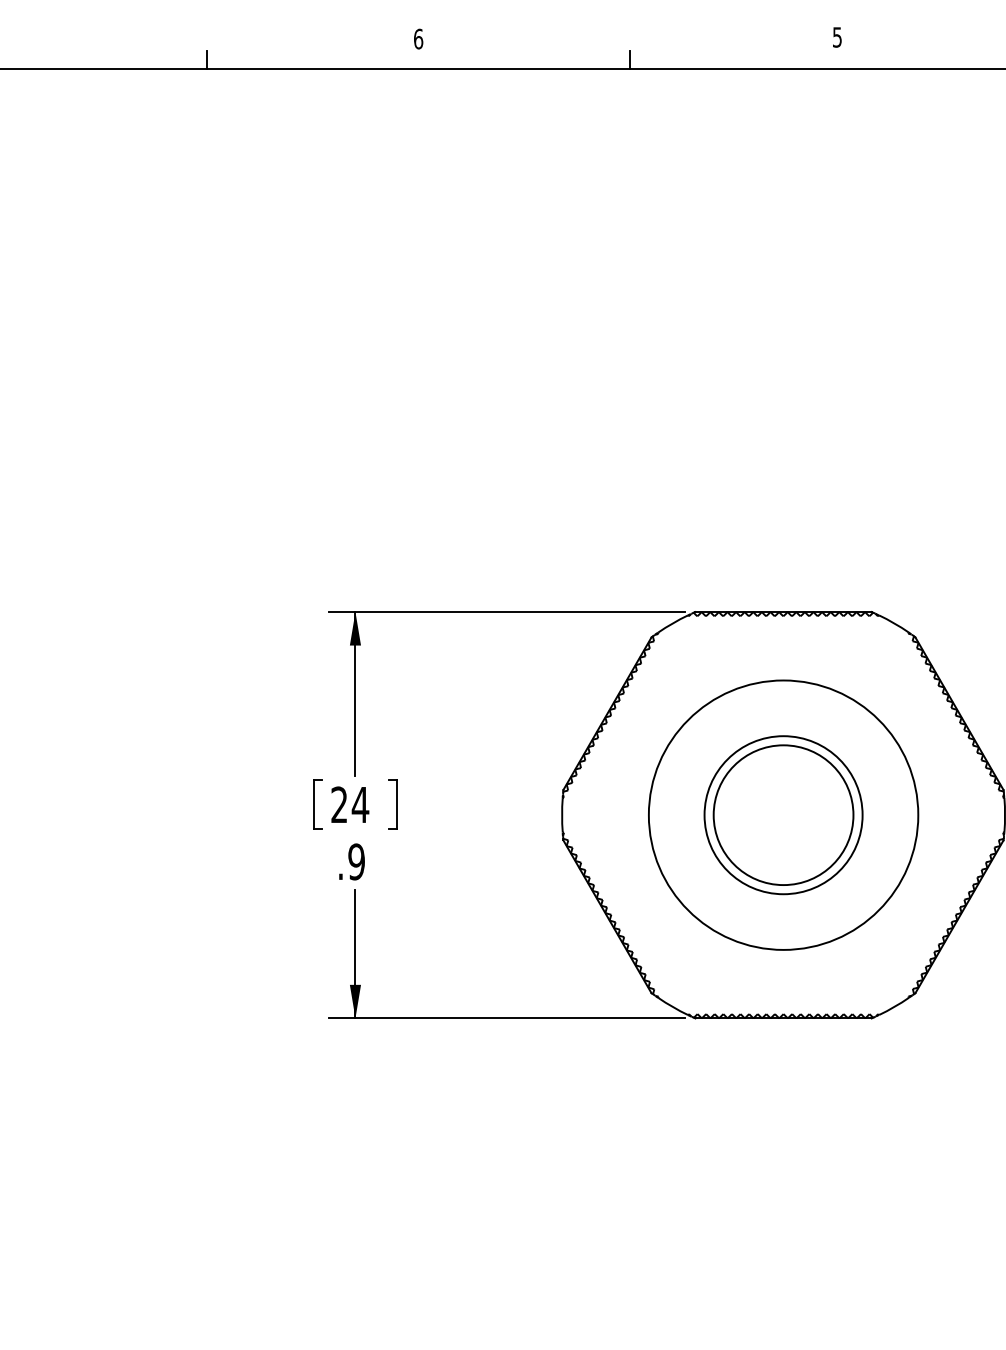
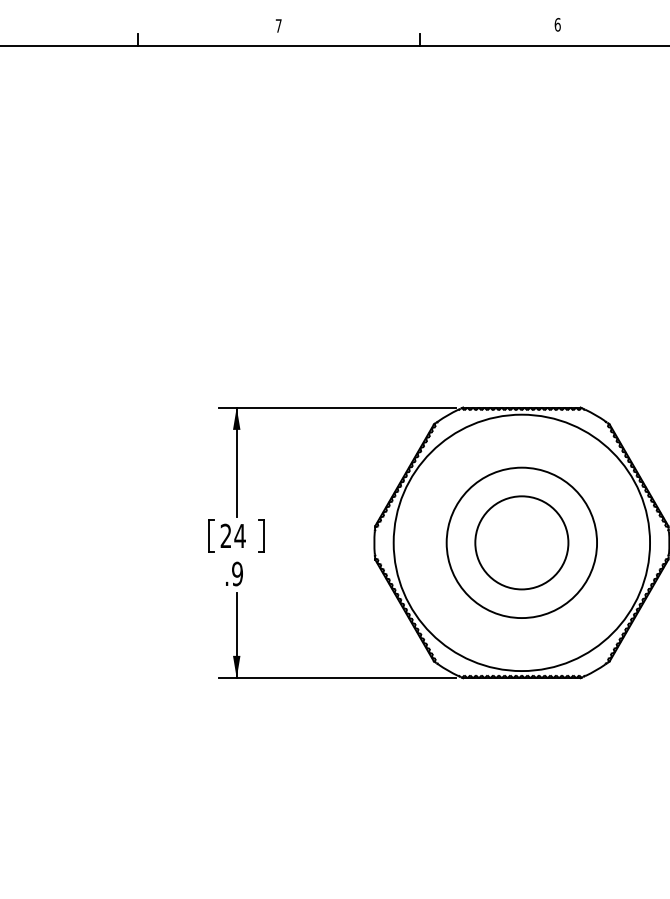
text: (837, 36) -> (557, 24), 5 -> 6
text: (418, 38) -> (278, 25), 6 -> 7
circle: (783, 814) -> (521, 542), size x1.43
circle: (783, 814) -> (521, 542), size x1.43

